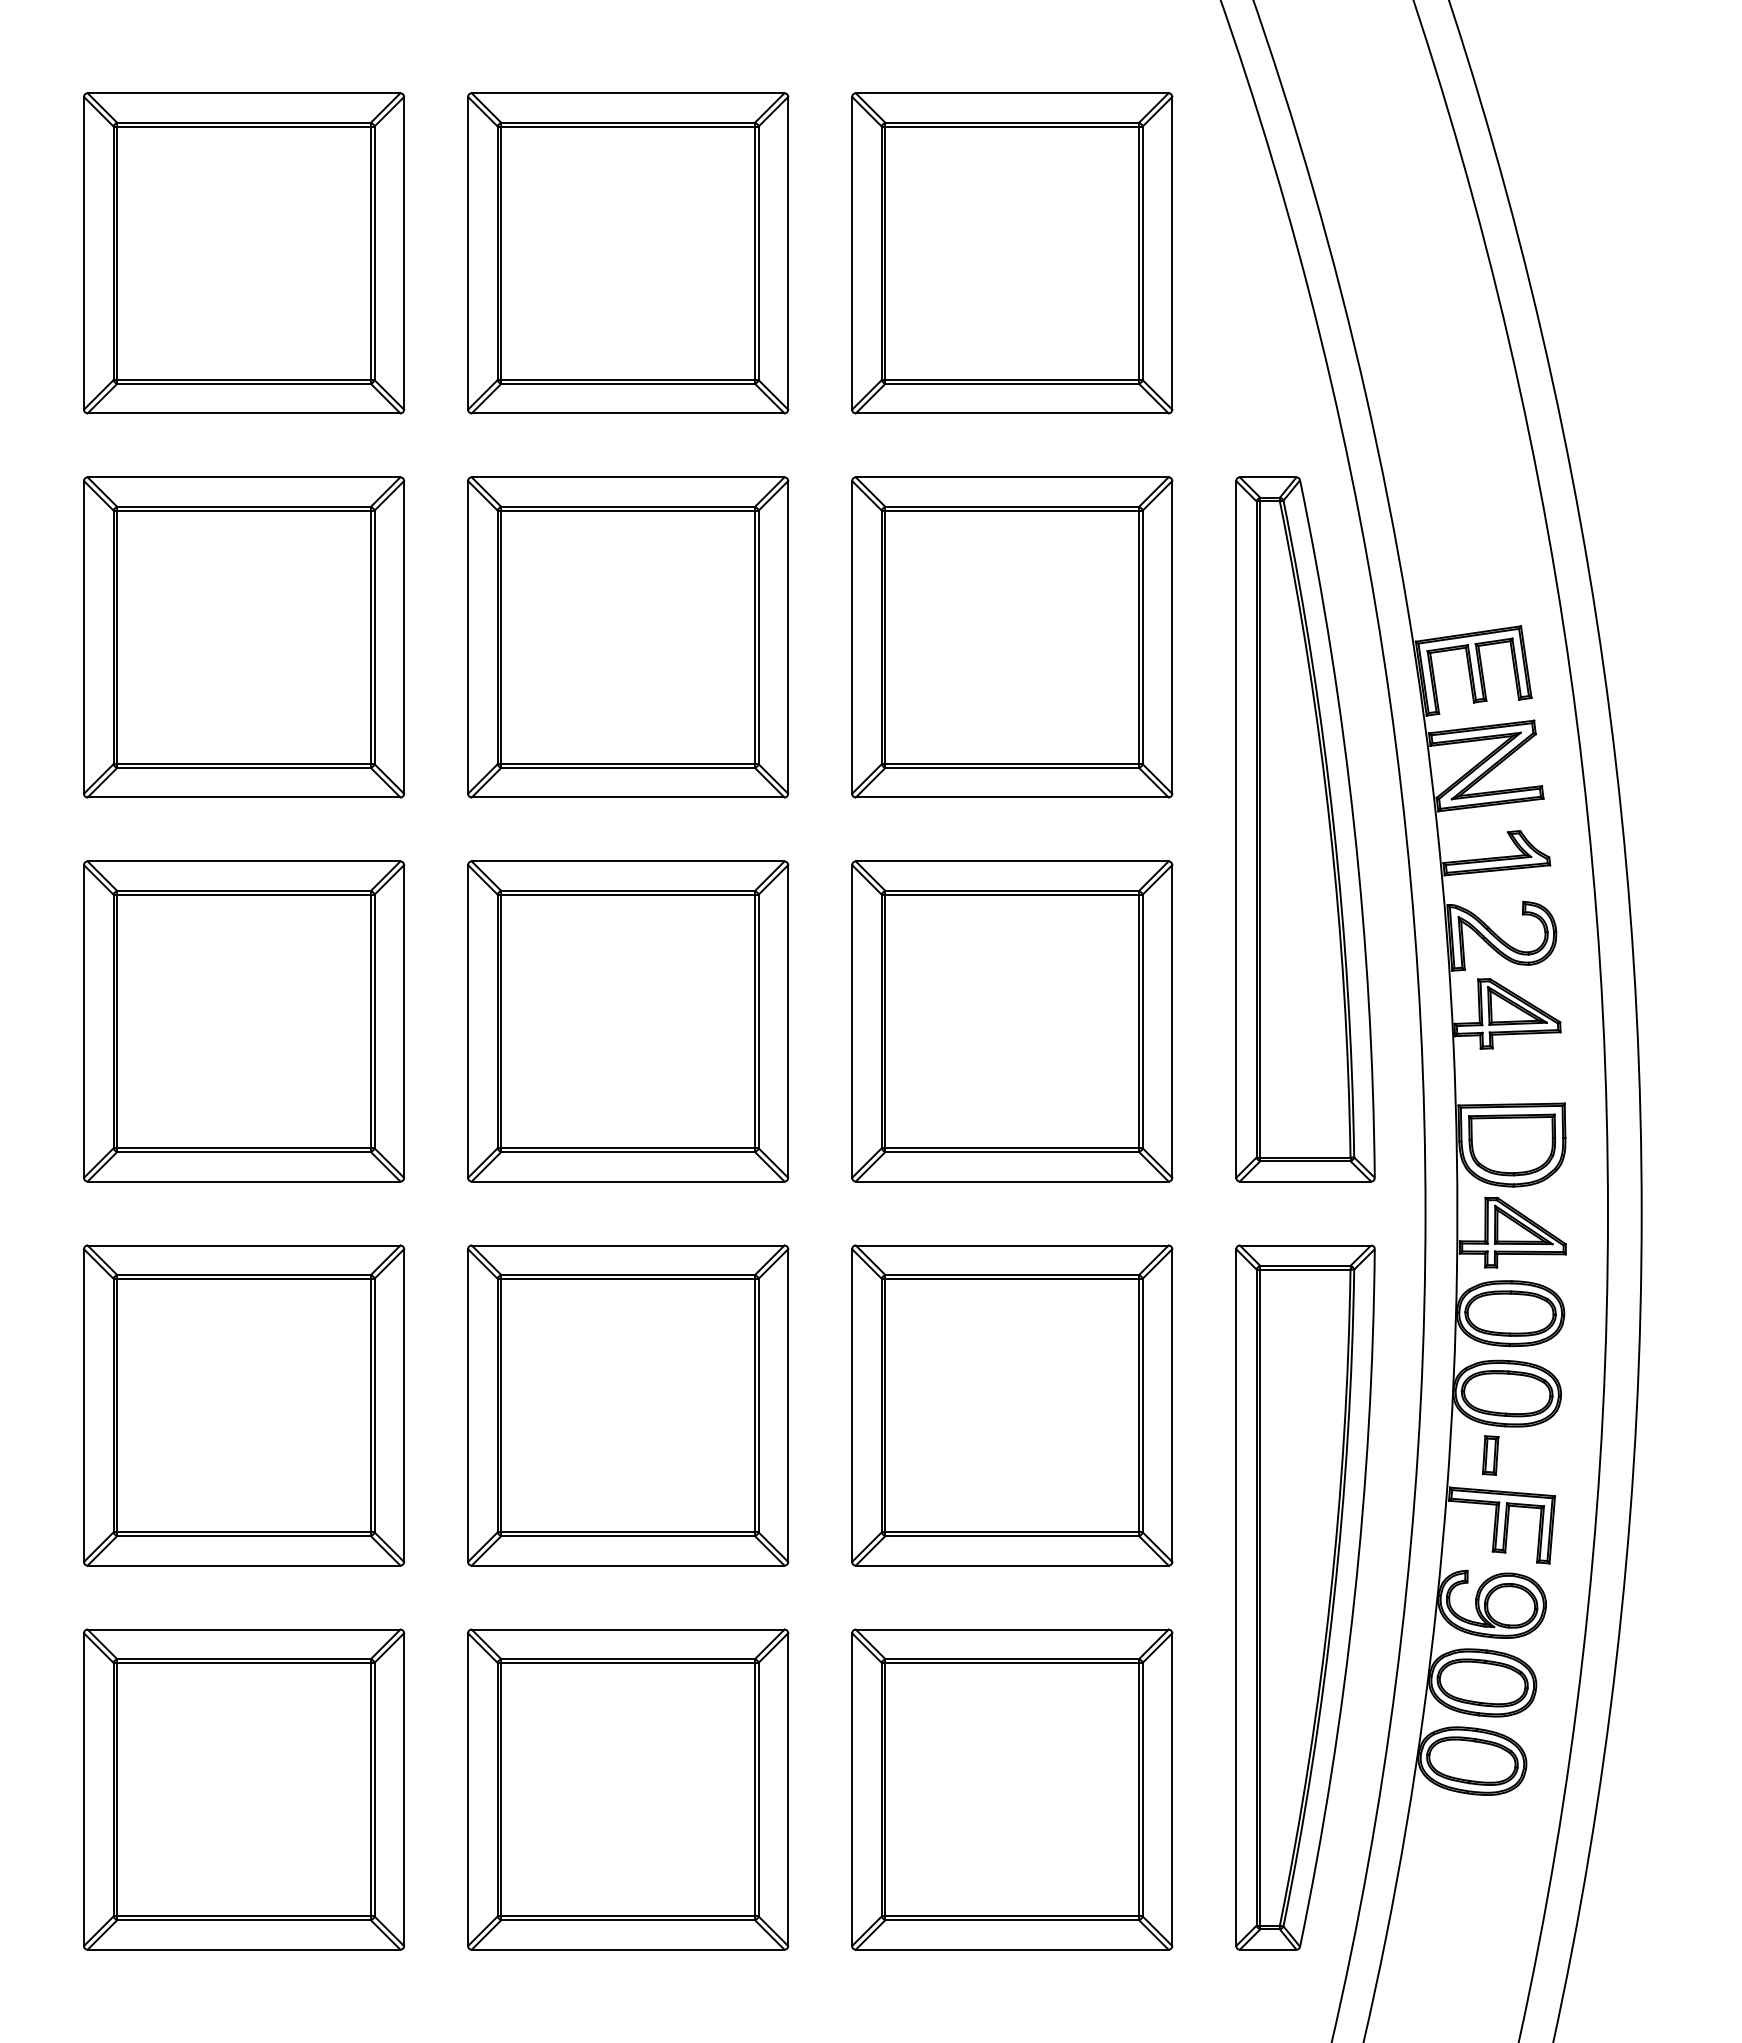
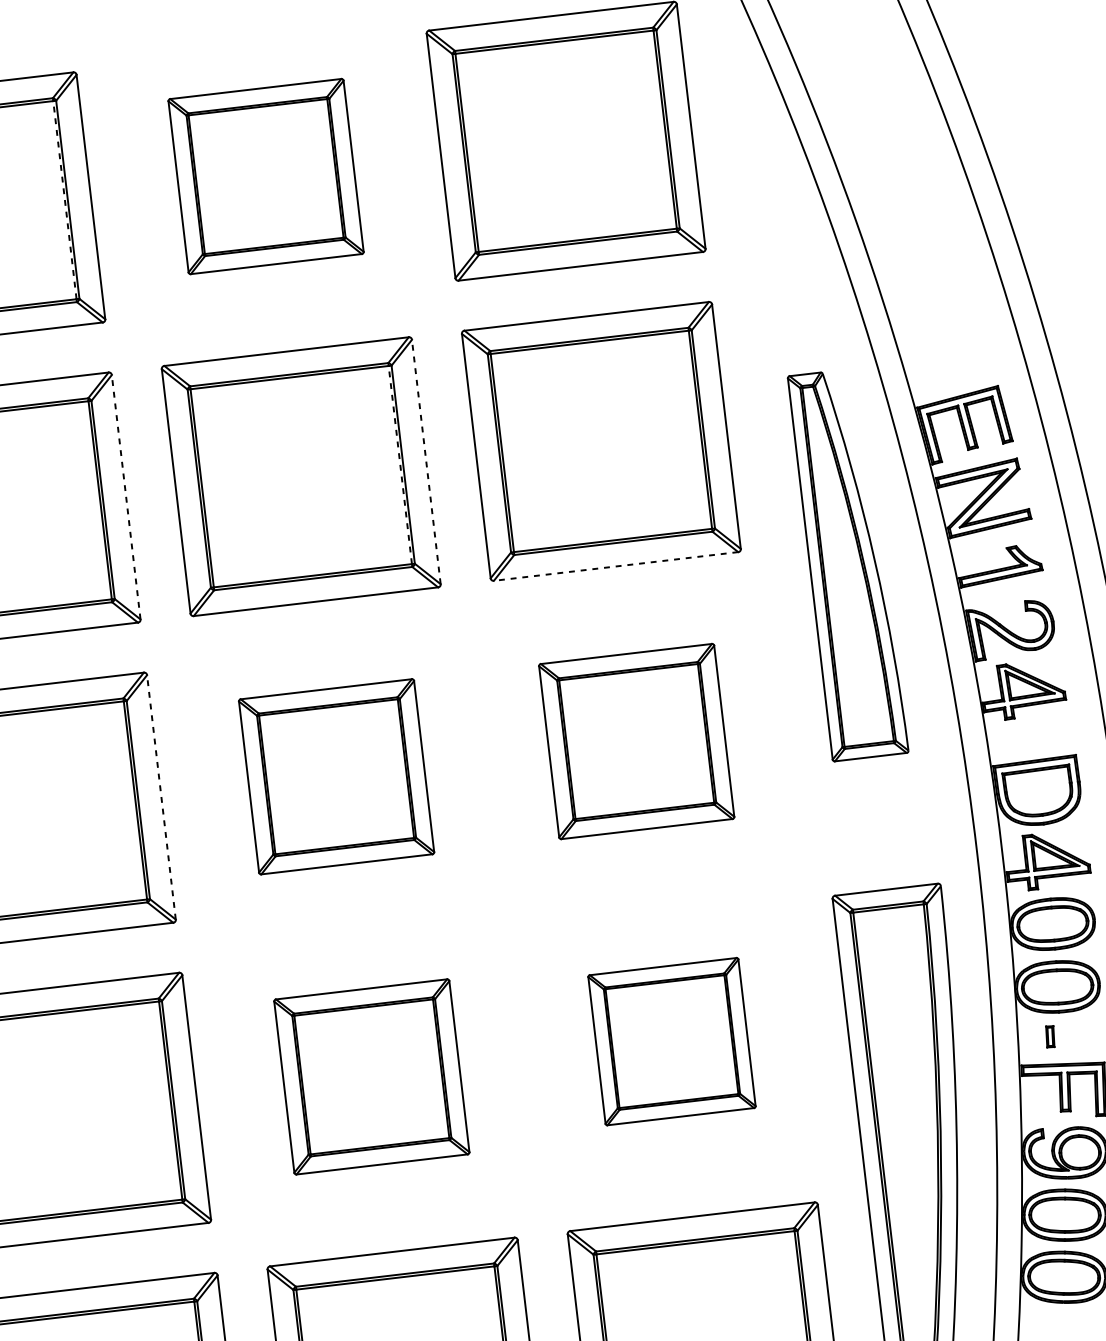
line: (370, 253) -> (64, 200), solid -> dashed
part: (628, 253) -> (266, 176), size x0.7
line: (404, 636) -> (126, 496), solid -> dashed
line: (788, 636) -> (426, 461), solid -> dashed
line: (754, 637) -> (400, 465), solid -> dashed
line: (1011, 797) -> (615, 566), solid -> dashed
part: (1305, 829) -> (848, 564), size x0.7
line: (404, 1021) -> (161, 797), solid -> dashed
part: (628, 1021) -> (336, 776), size x0.7
part: (1012, 1021) -> (636, 741), size x0.7
part: (628, 1405) -> (372, 1076), size x0.7
part: (1012, 1405) -> (672, 1041), size x0.6
part: (1490, 1455) -> (1050, 1036), size x0.7

